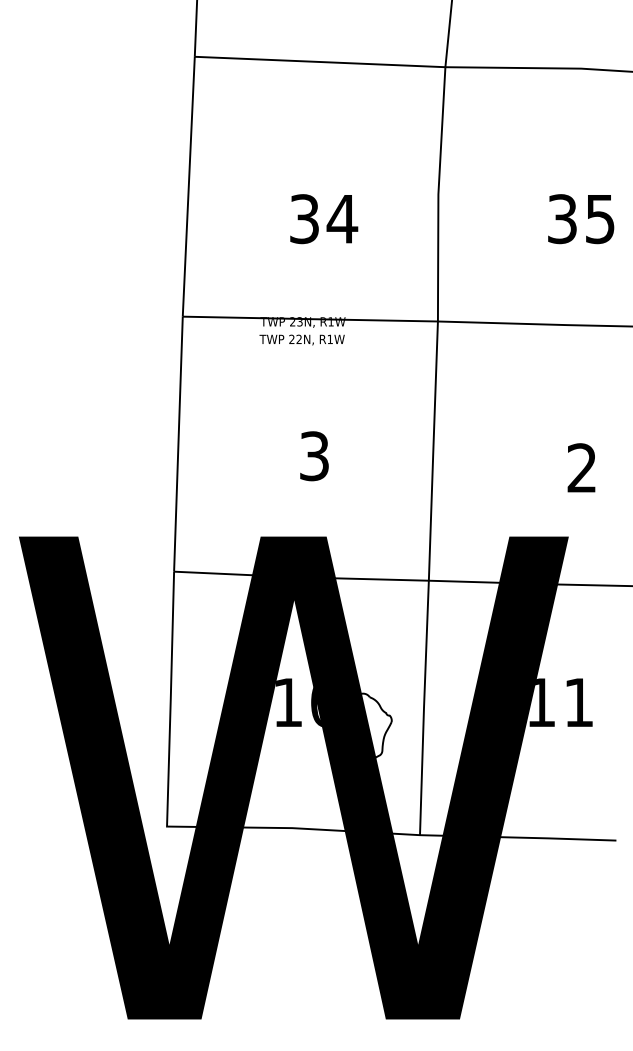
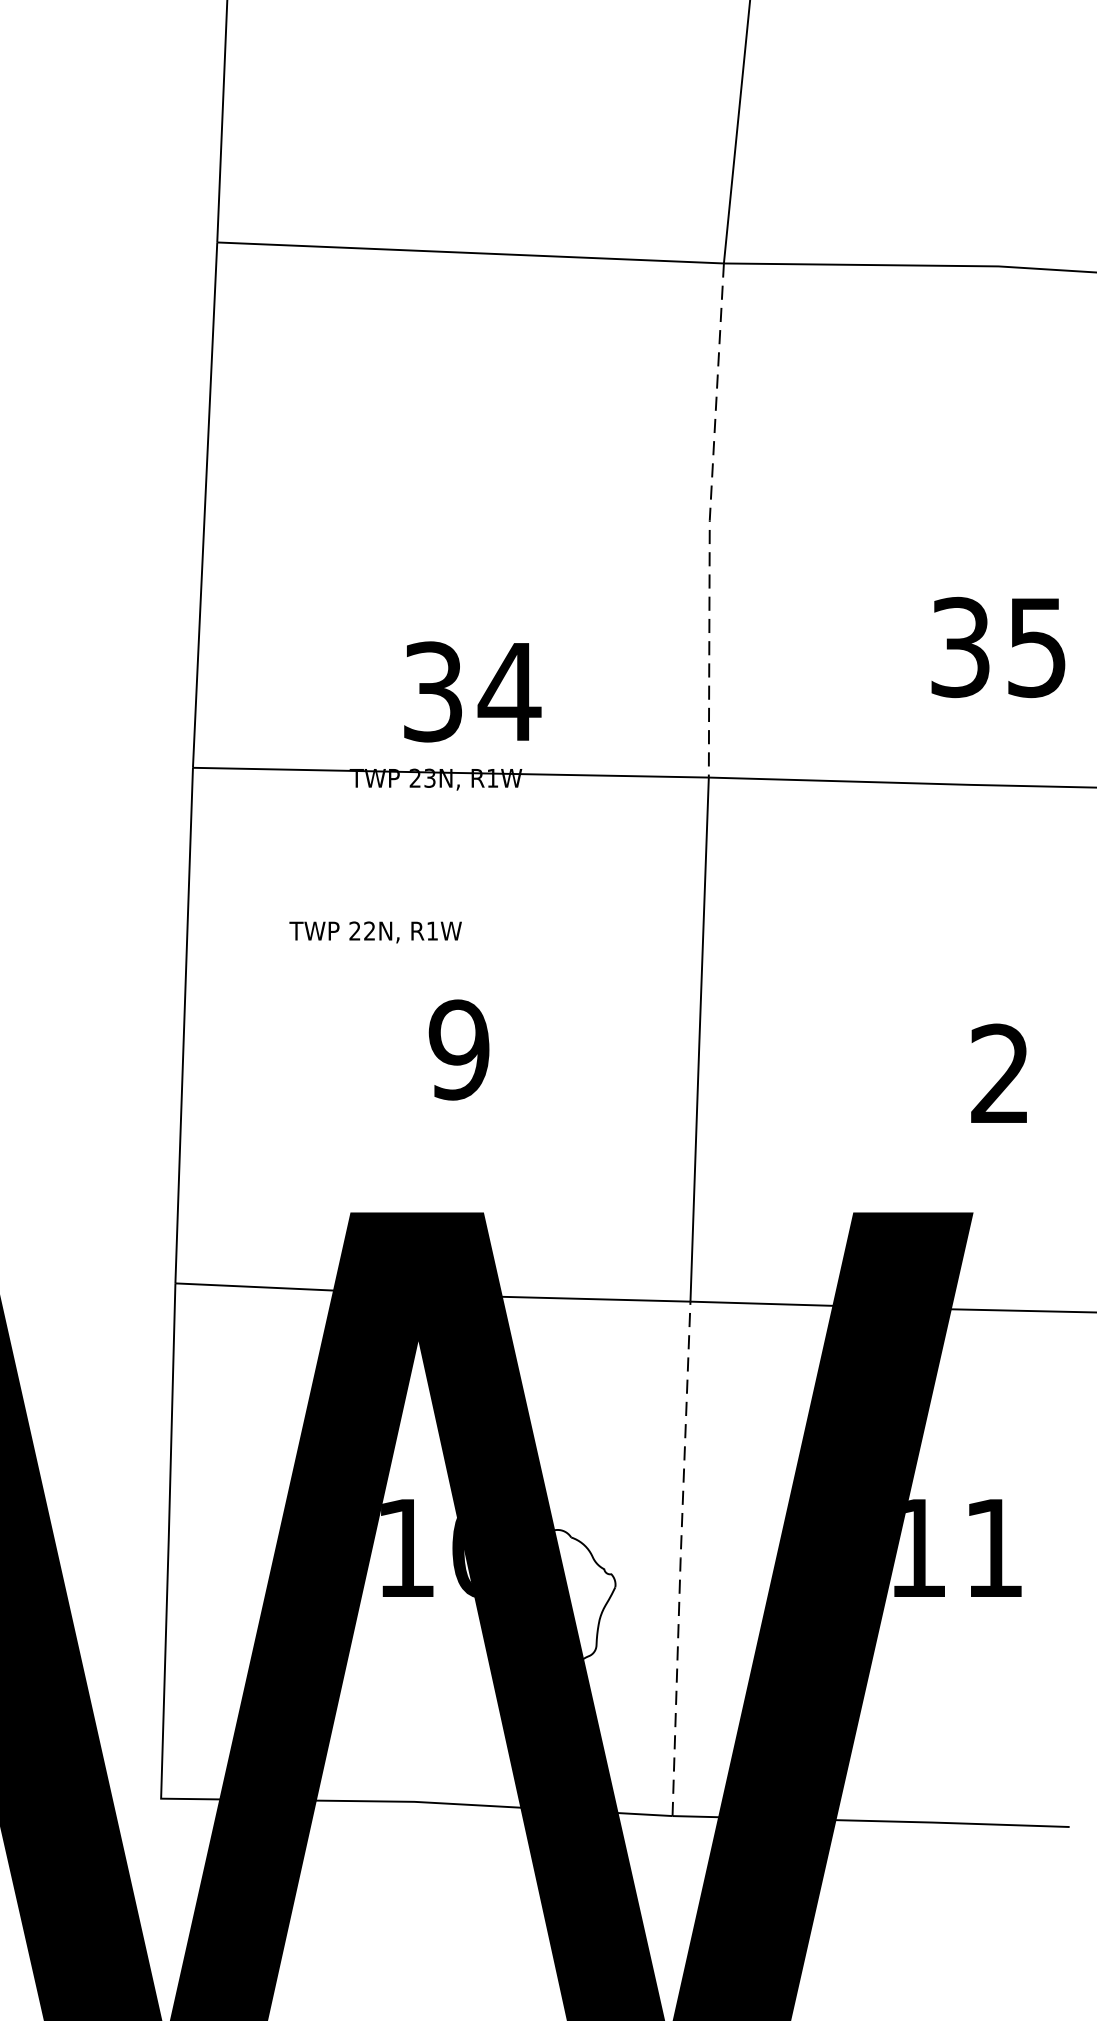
line: (438, 194) -> (709, 520), solid -> dashed
text: (324, 219) -> (473, 692), moved
text: (581, 219) -> (999, 648), moved
text: (301, 339) -> (374, 931), moved
text: (314, 456) -> (459, 1050), 3 -> 9
line: (424, 707) -> (681, 1557), solid -> dashed

